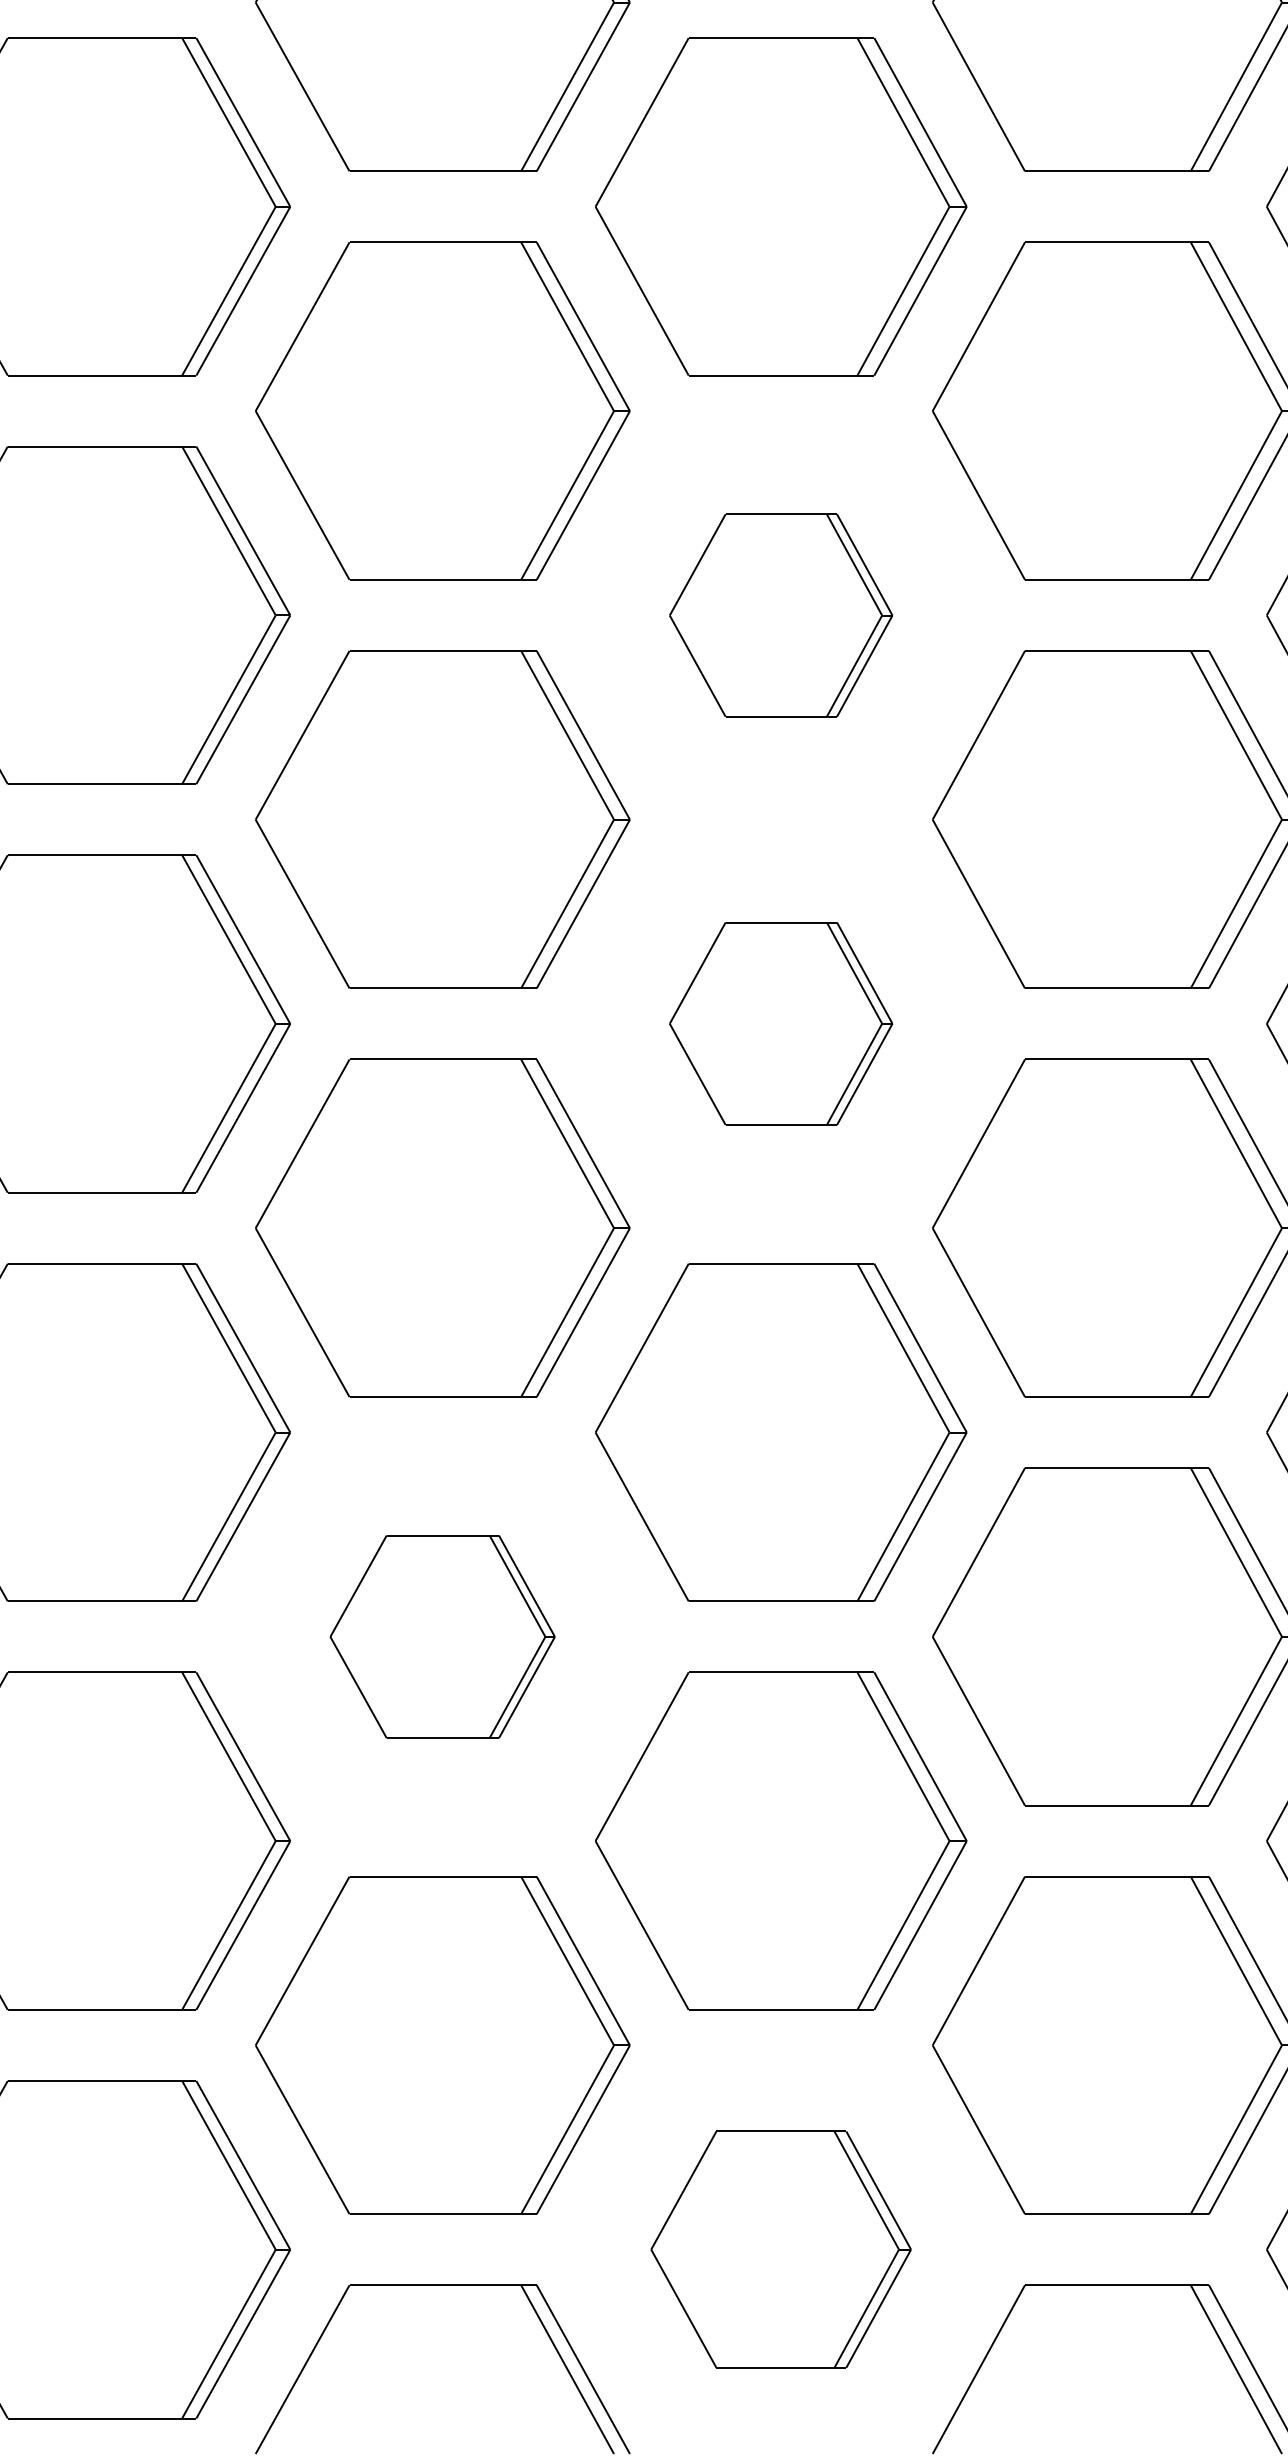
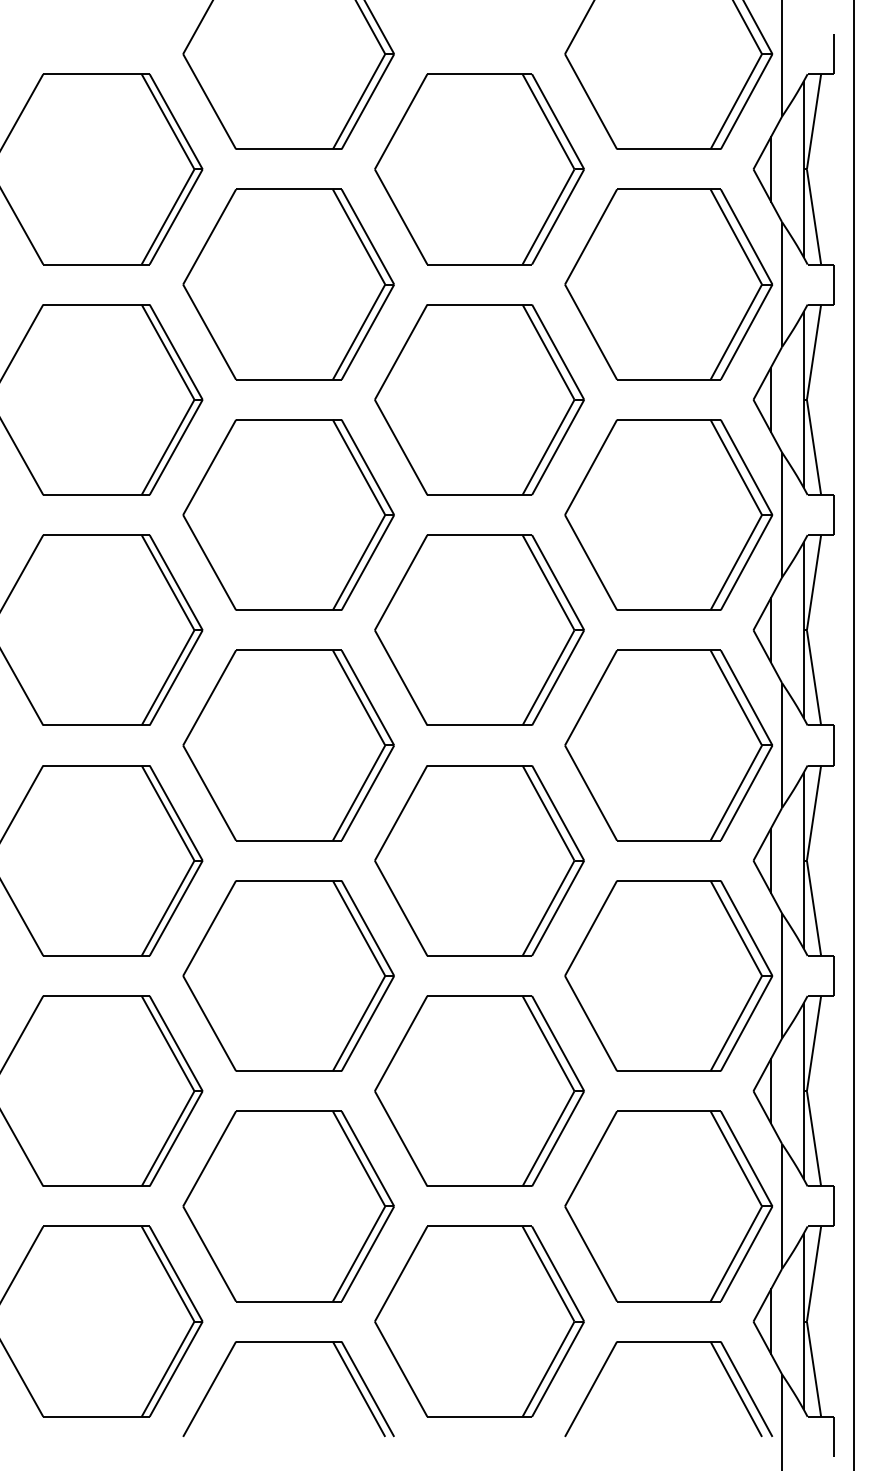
part: (781, 614) -> (479, 399), size x1.67
part: (781, 1022) -> (479, 629), size x1.67
part: (442, 1636) -> (288, 975), size x1.67
part: (781, 2249) -> (479, 1321), size x1.43

